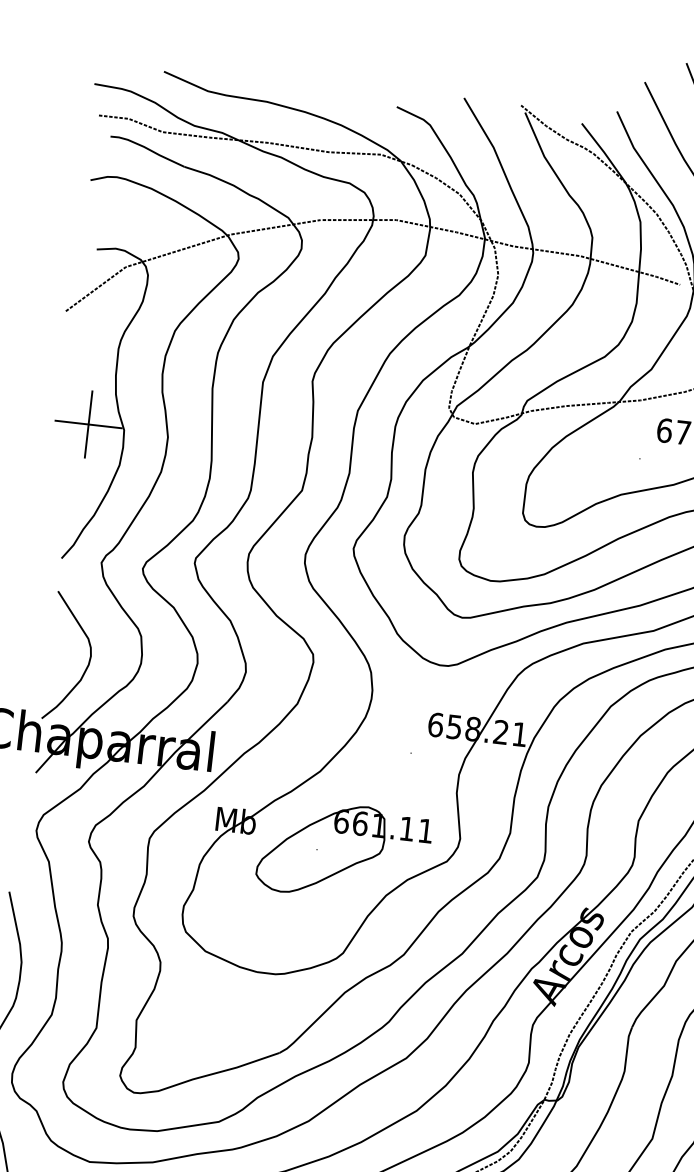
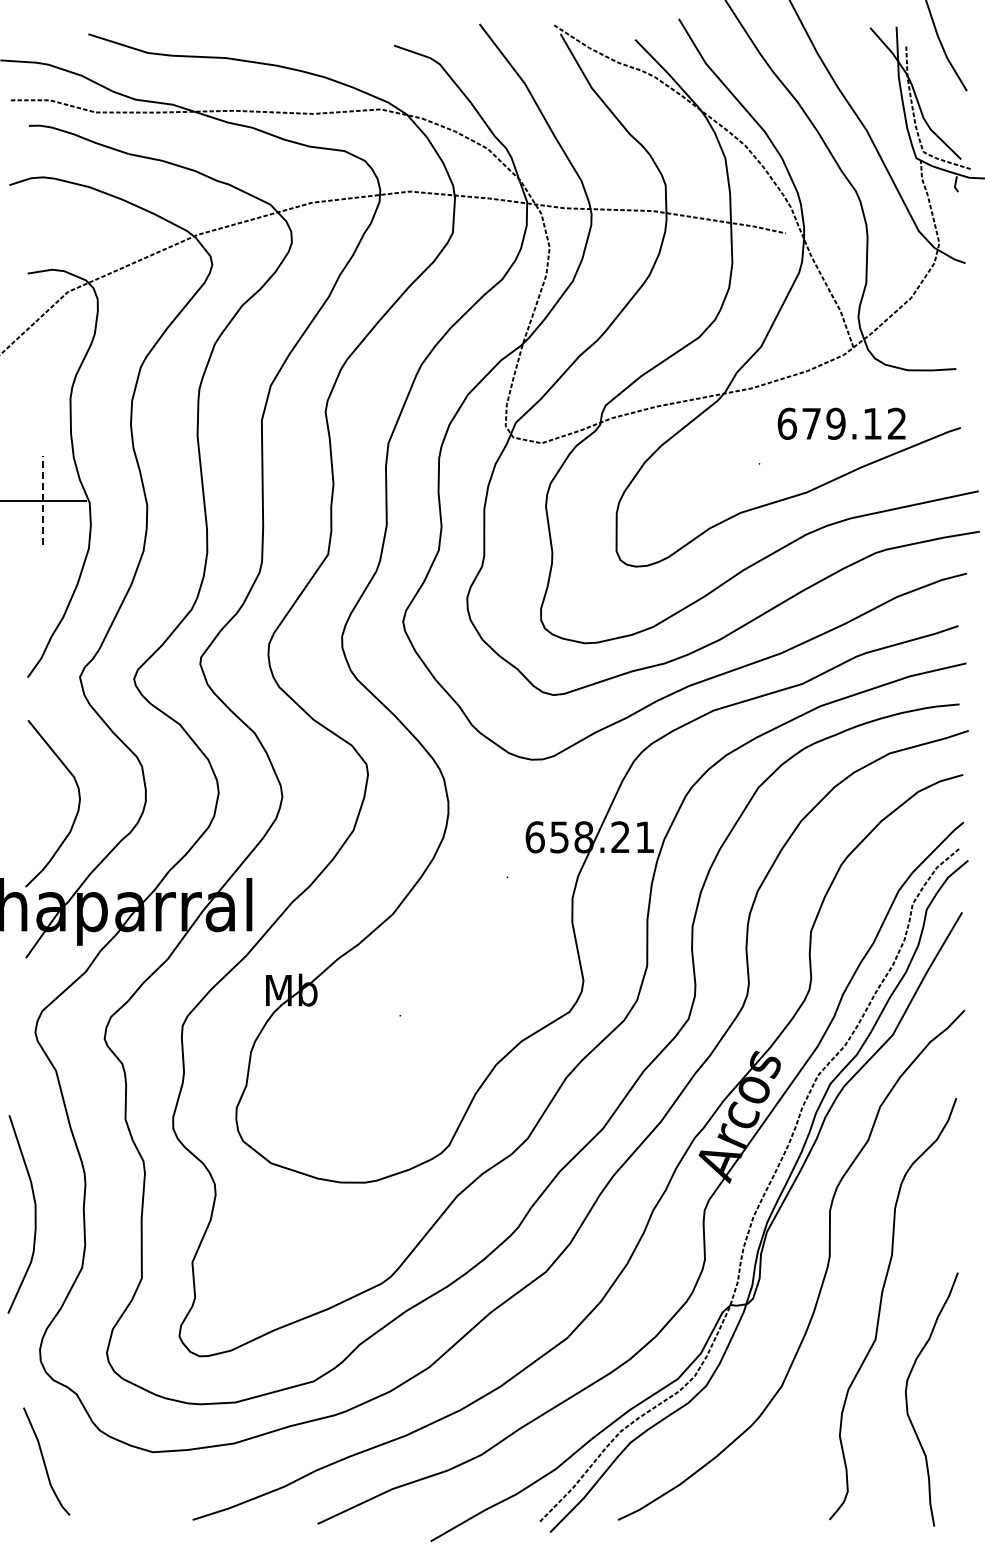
line: (89, 424) -> (43, 500), solid -> dashed
part: (344, 851) -> (435, 1014), removed

